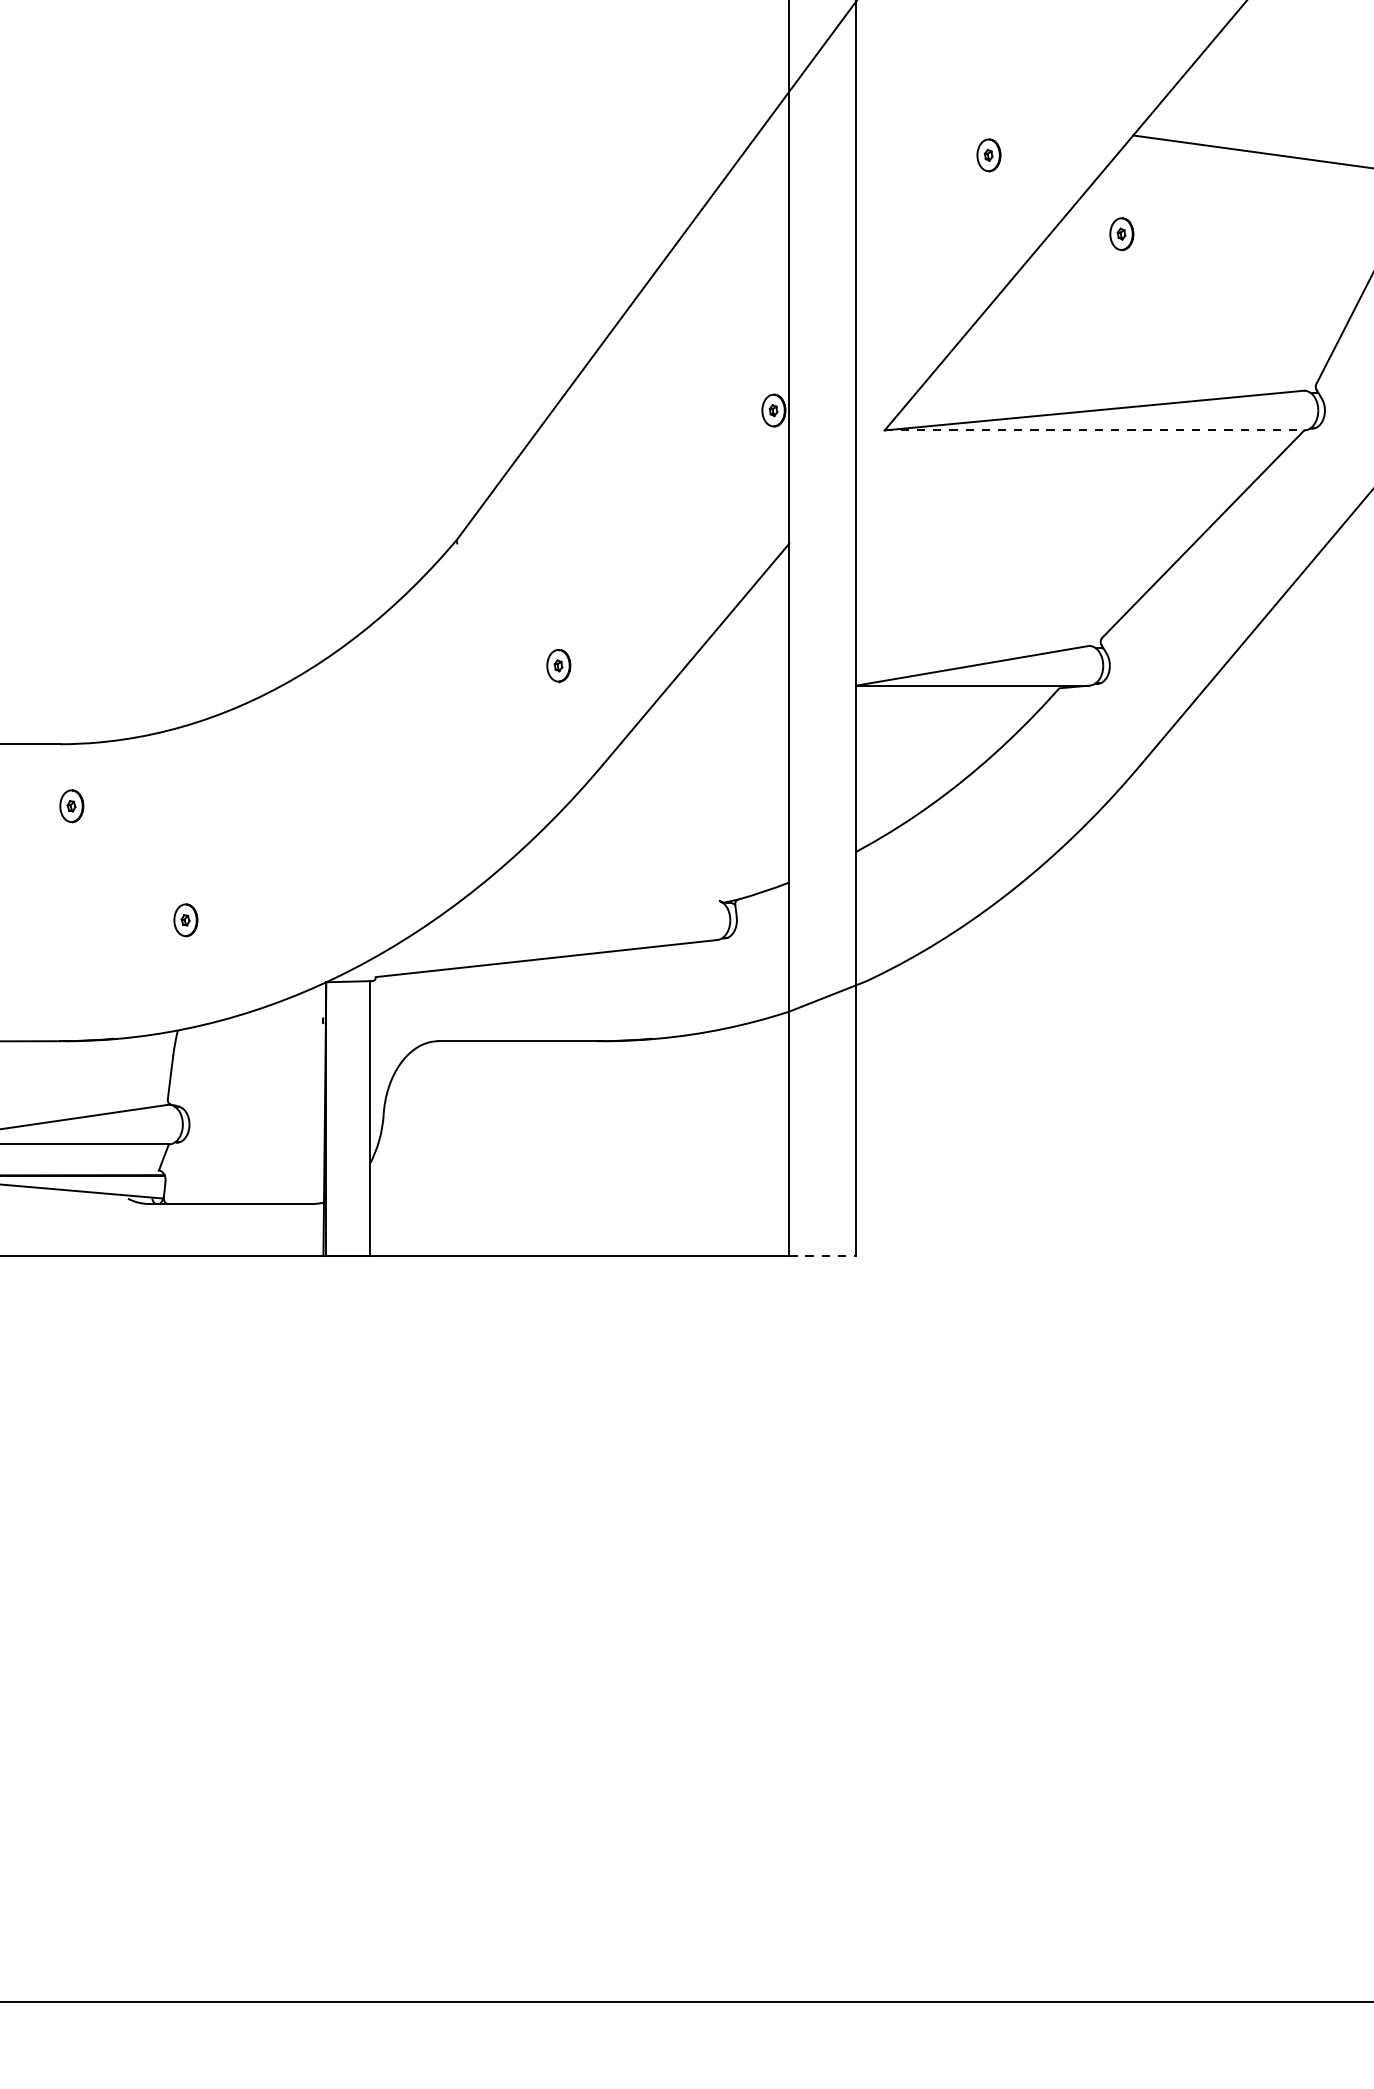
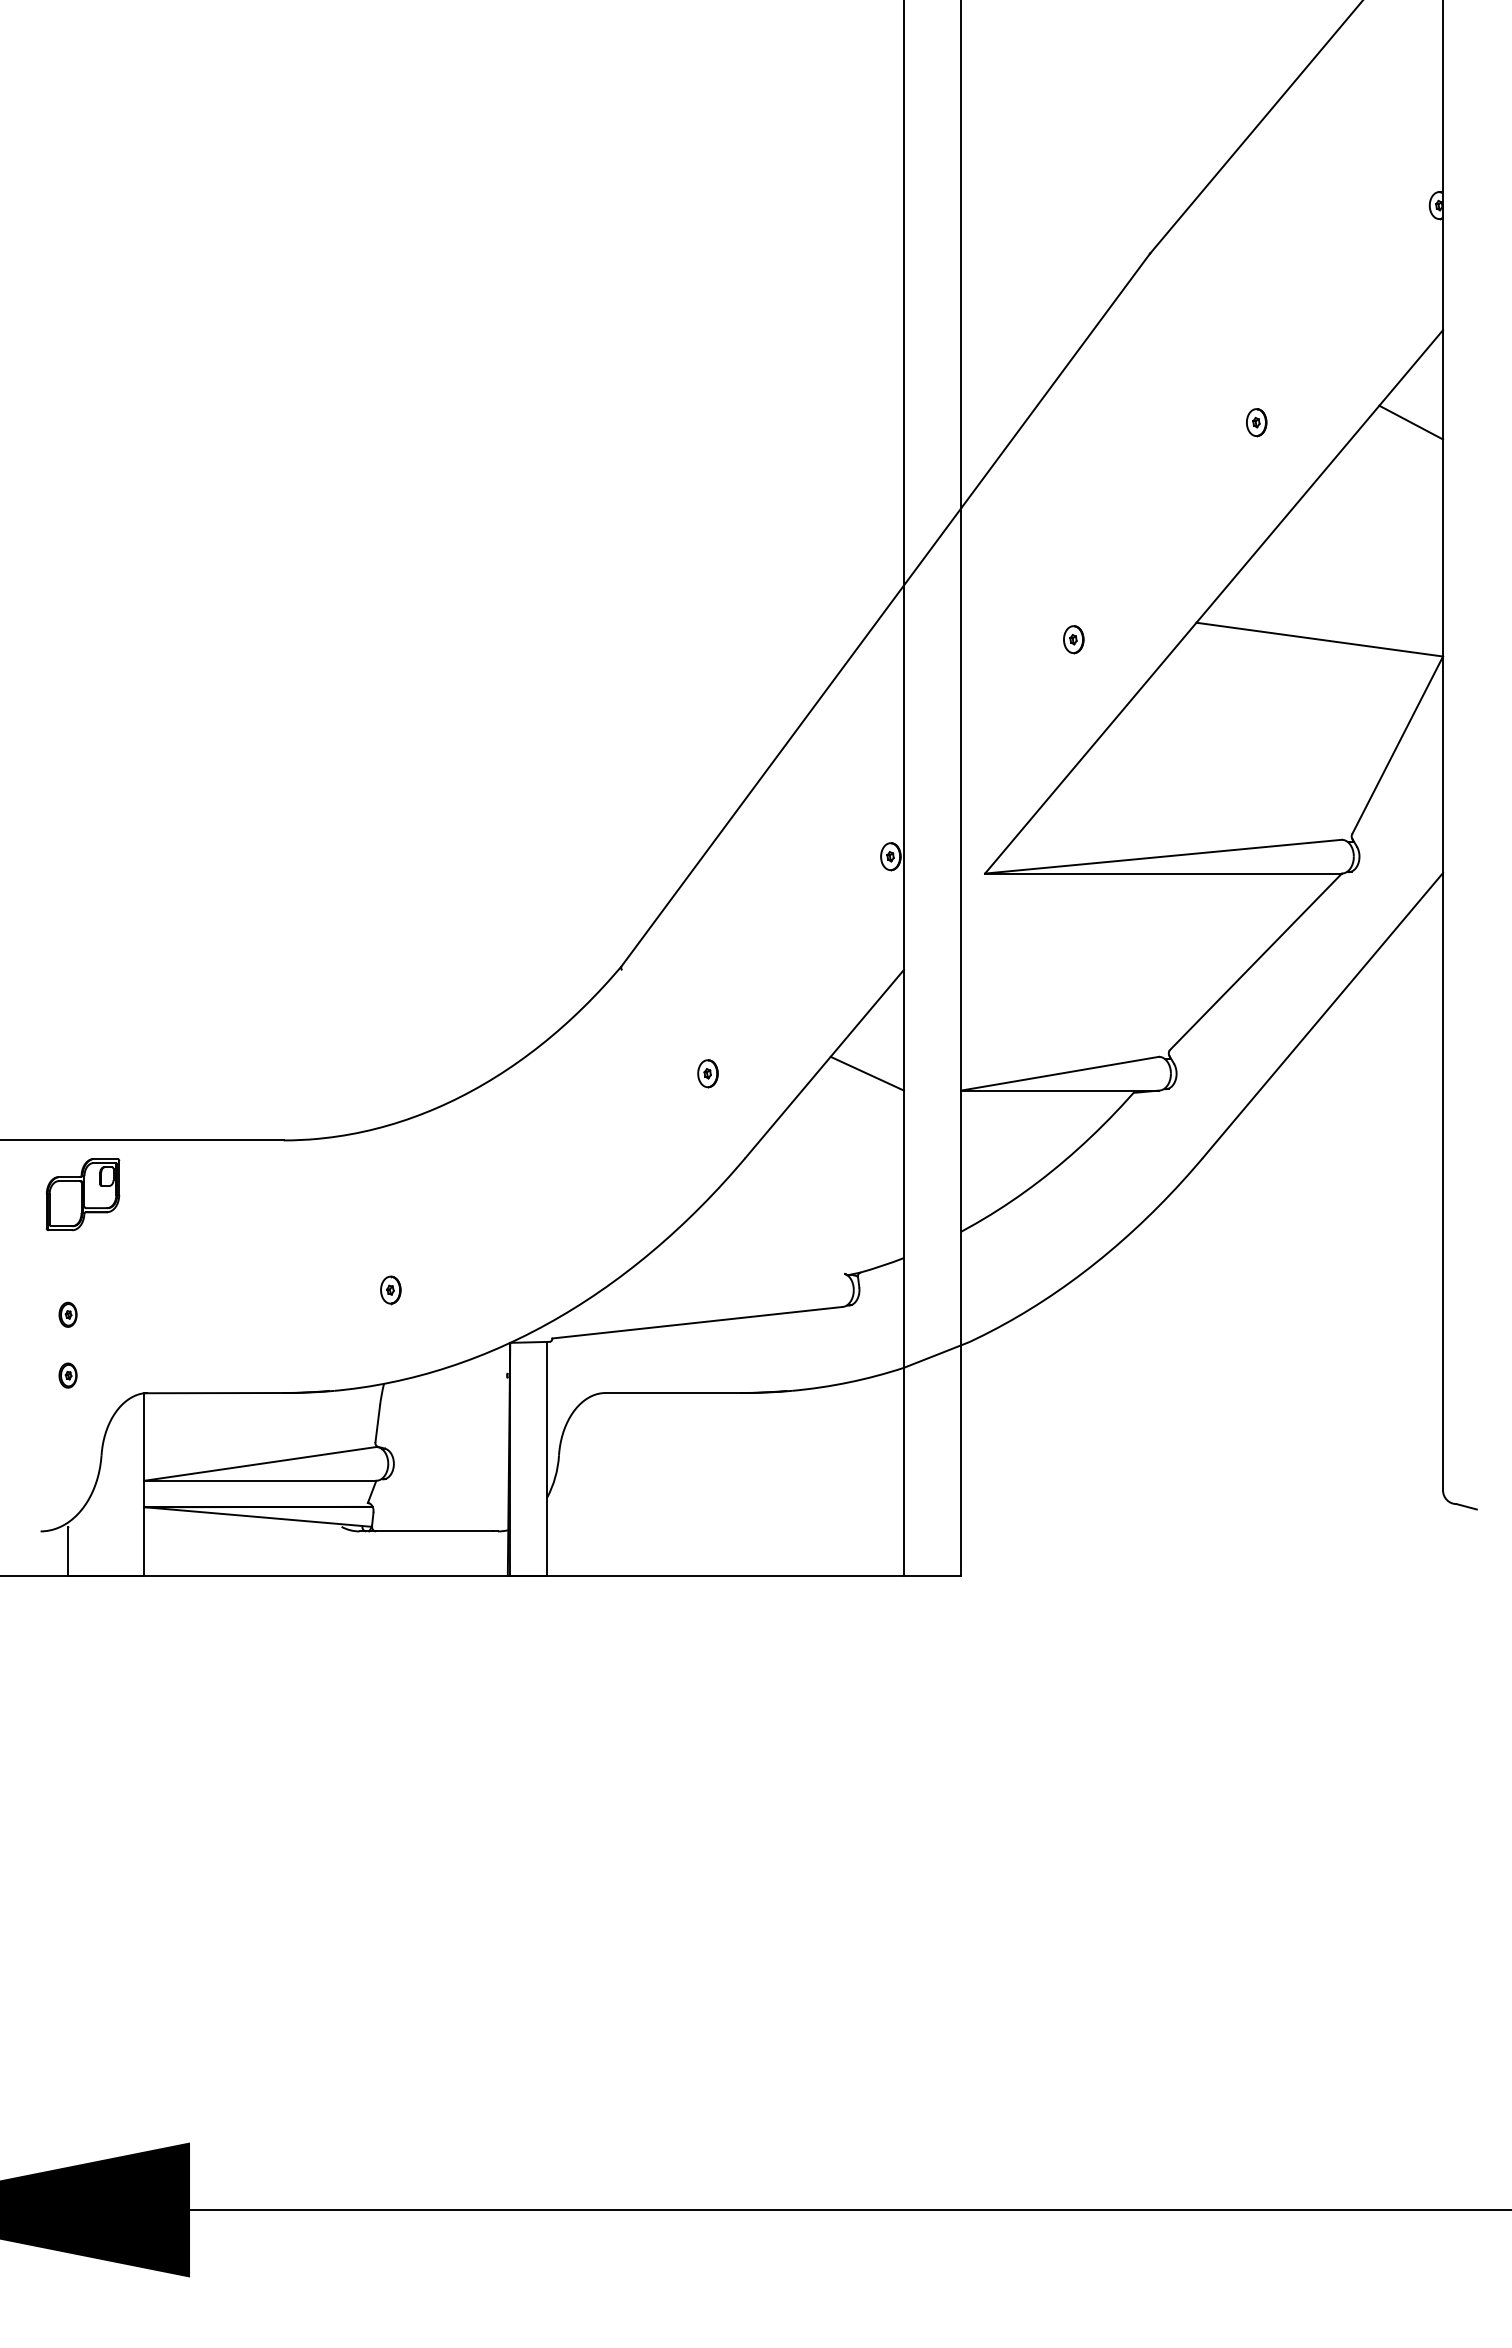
part: (1121, 233) -> (1186, 706), removed
line: (1095, 430) -> (1164, 873), dashed -> solid
line: (745, 665) -> (866, 1073), added
part: (71, 806) -> (293, 1193), removed
line: (822, 1255) -> (932, 1575), dashed -> solid

